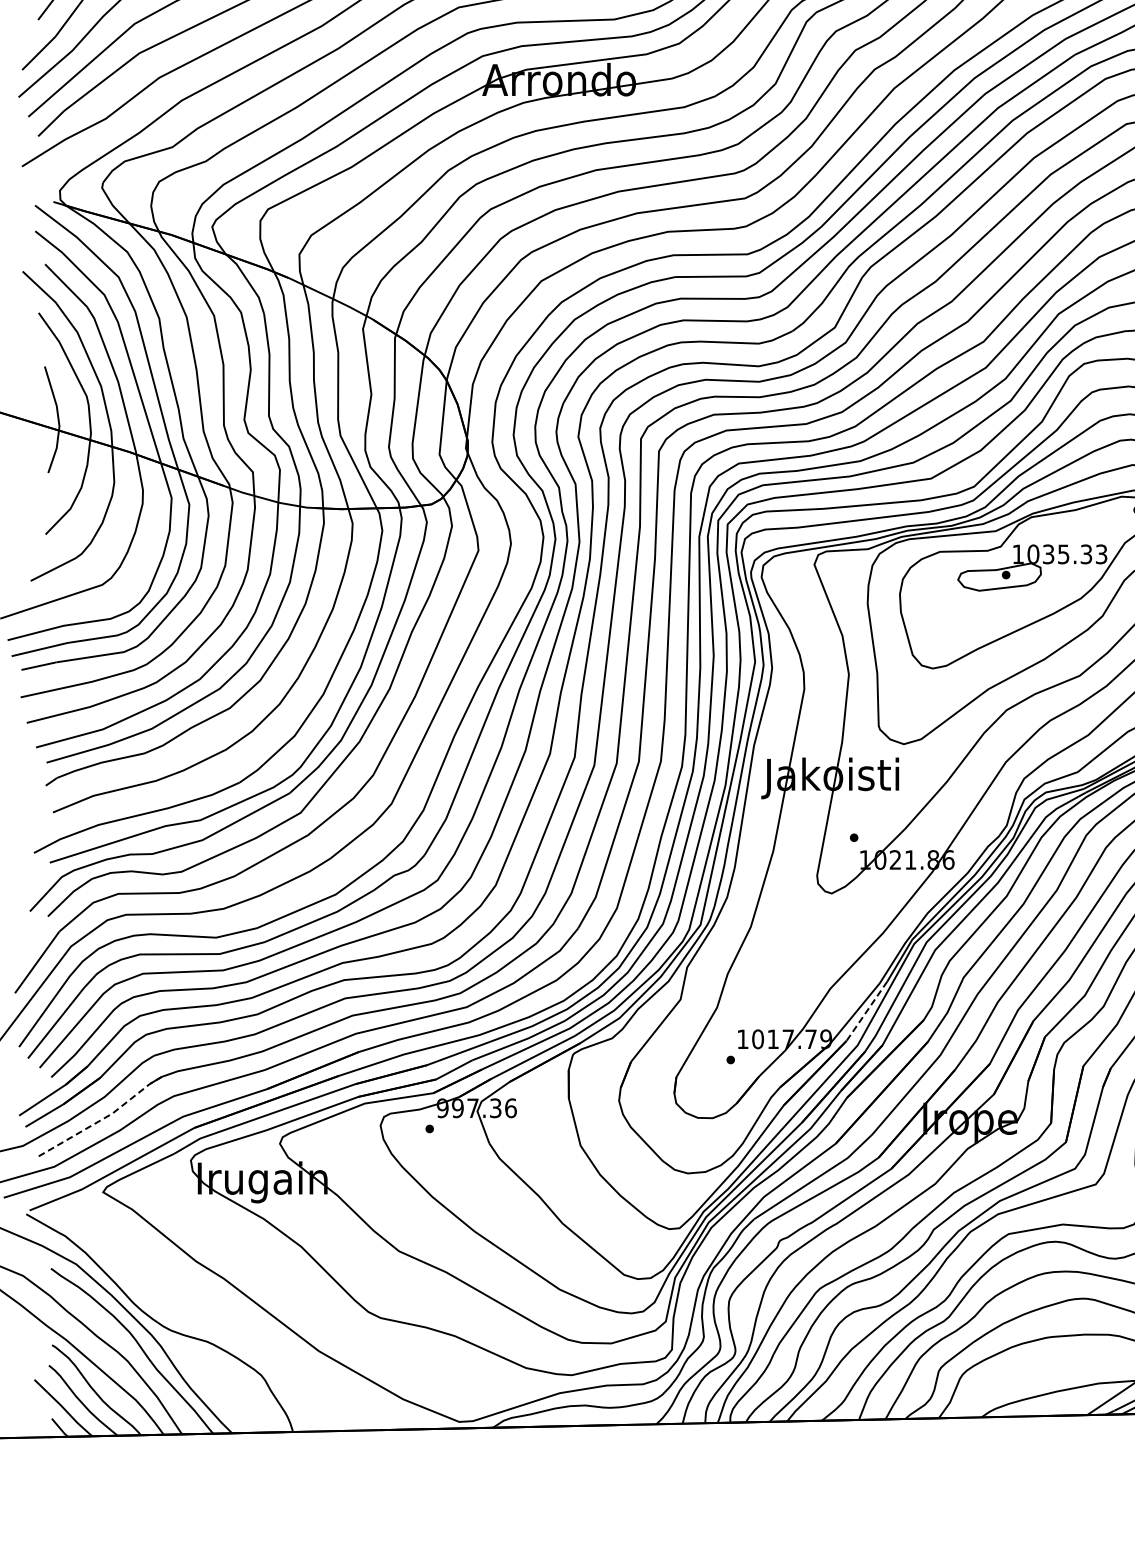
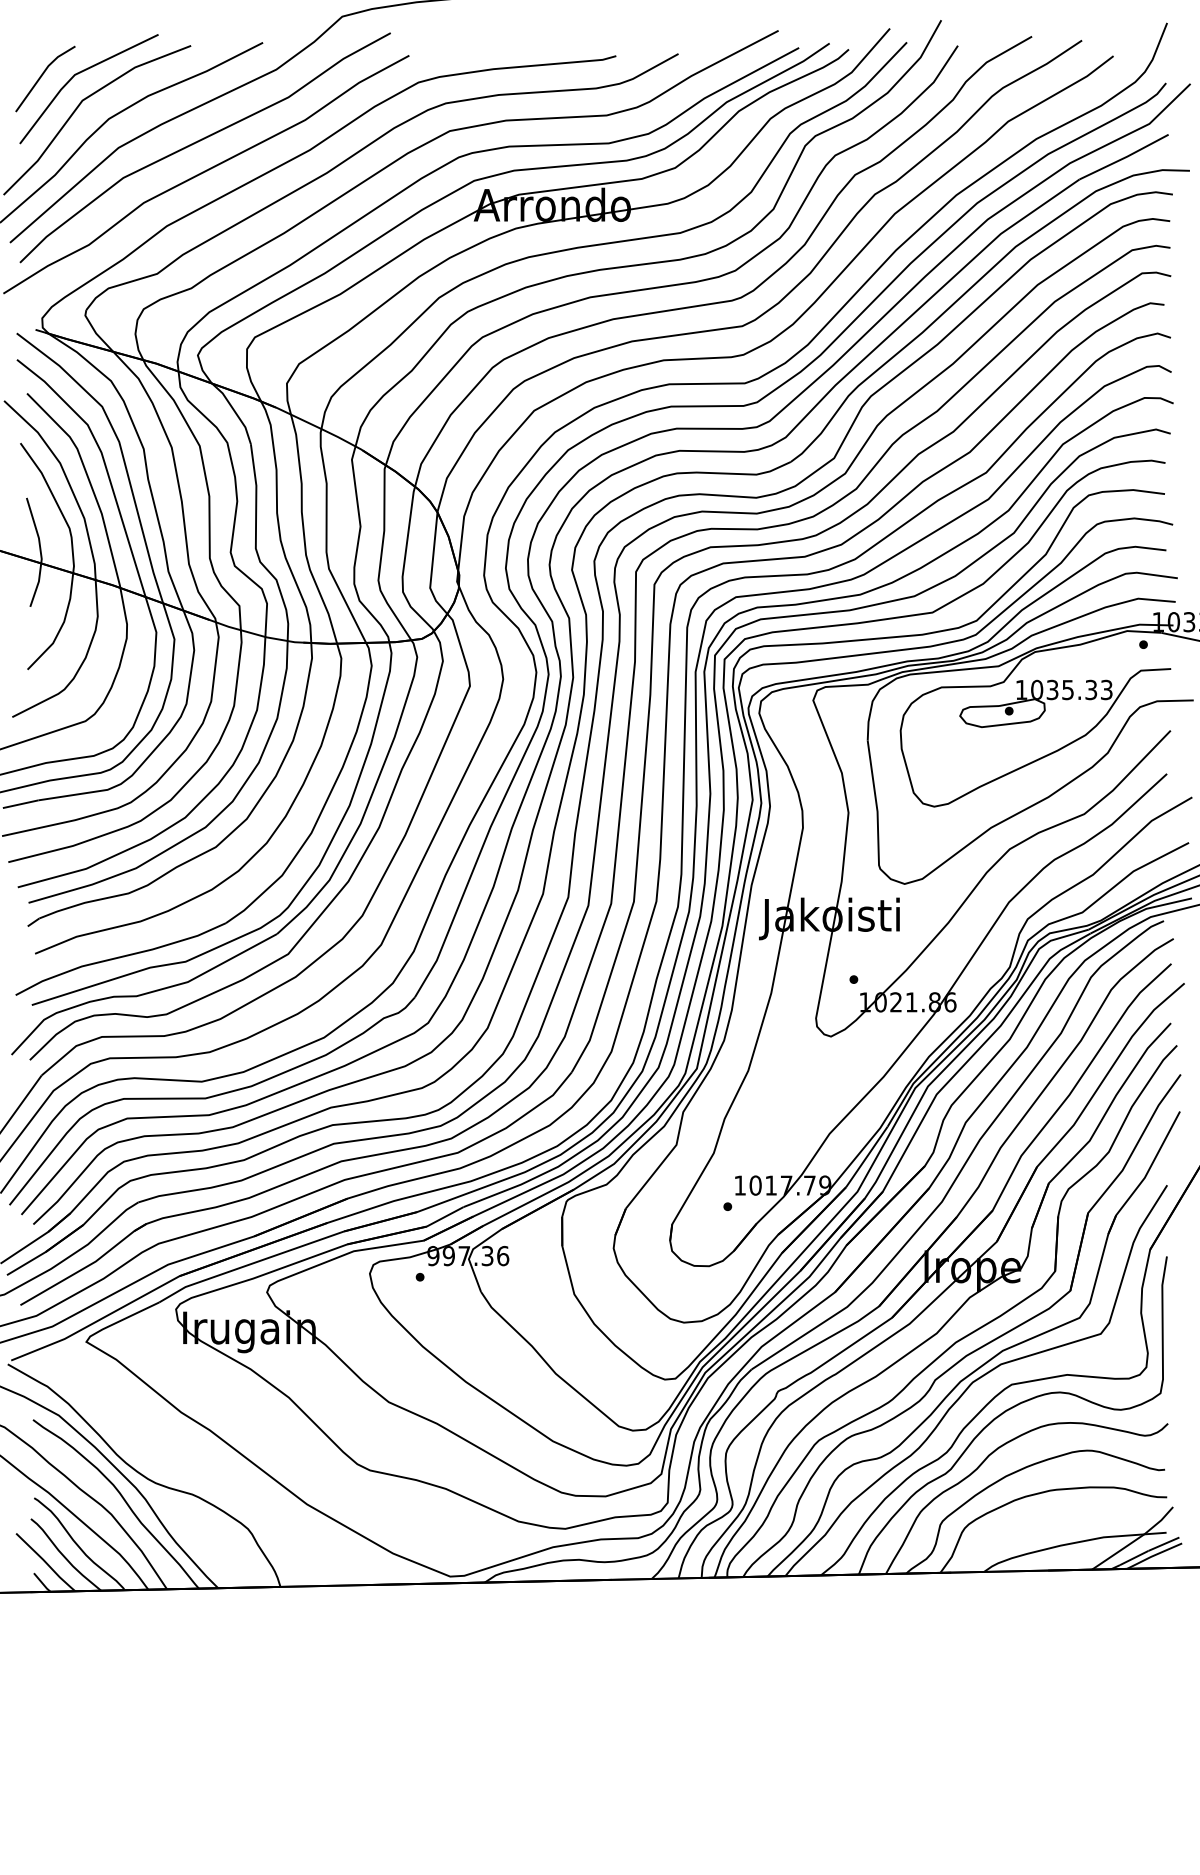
line: (866, 1010) -> (866, 1156), dashed -> solid
line: (103, 1118) -> (86, 1266), dashed -> solid

